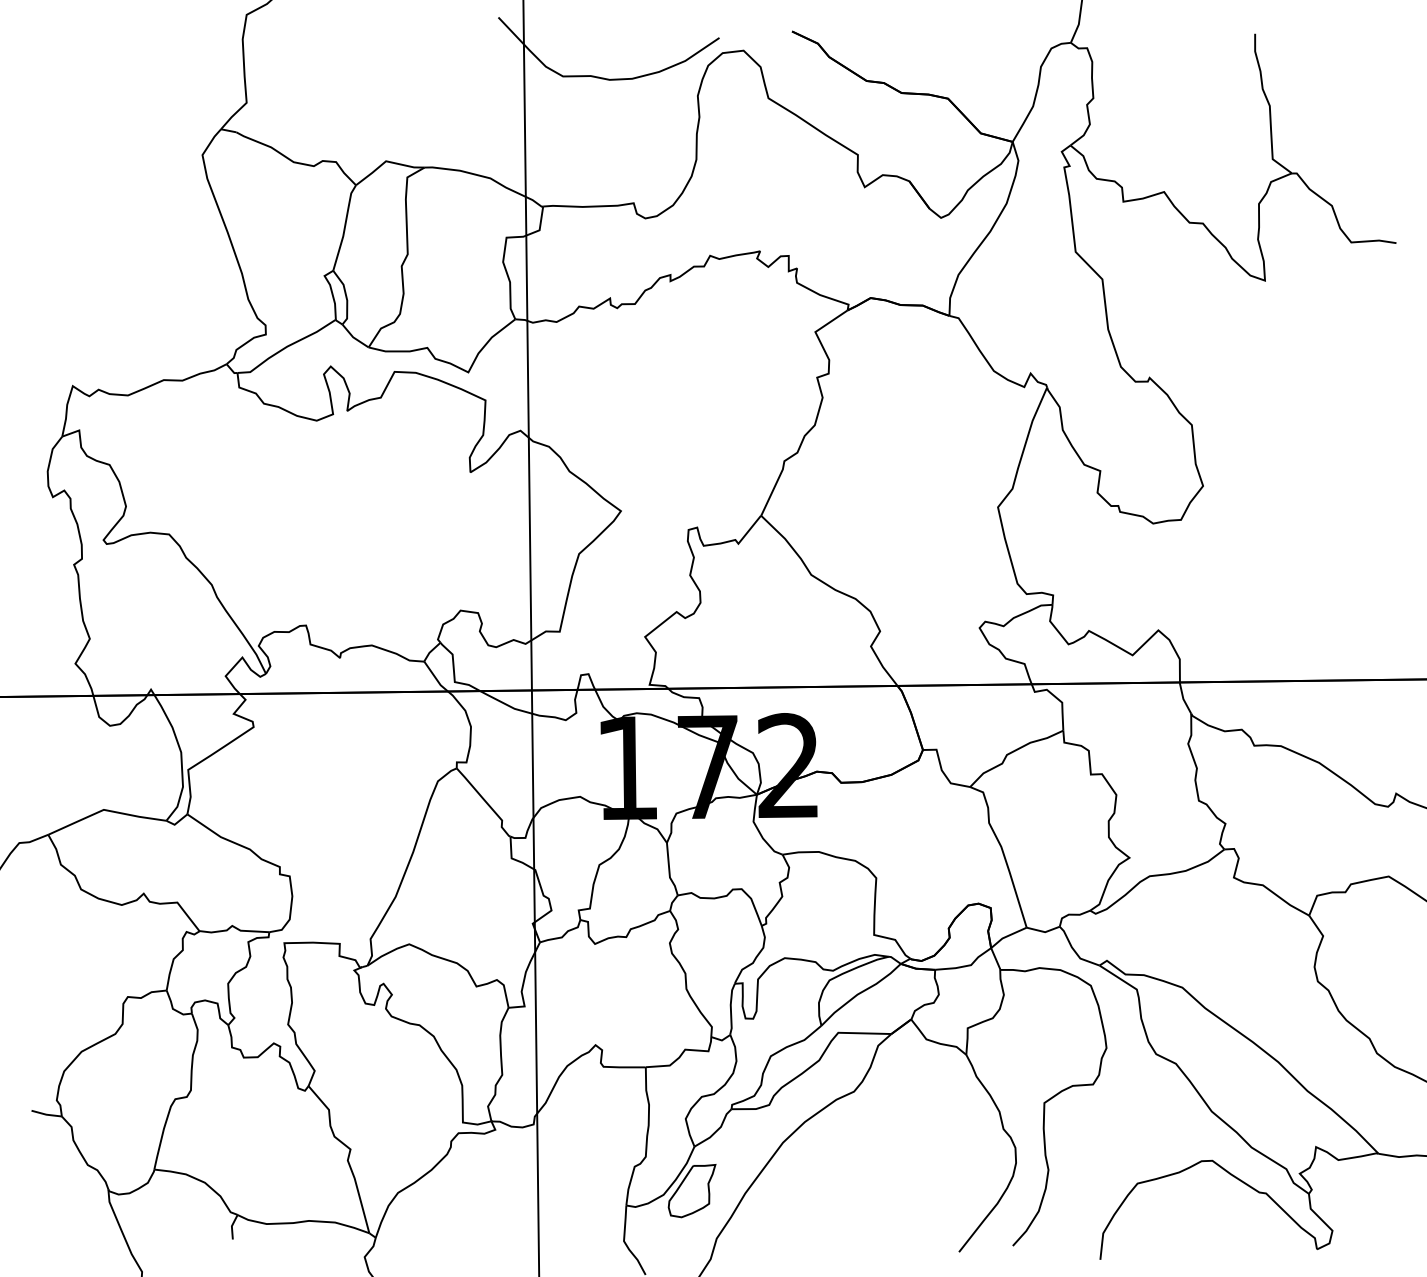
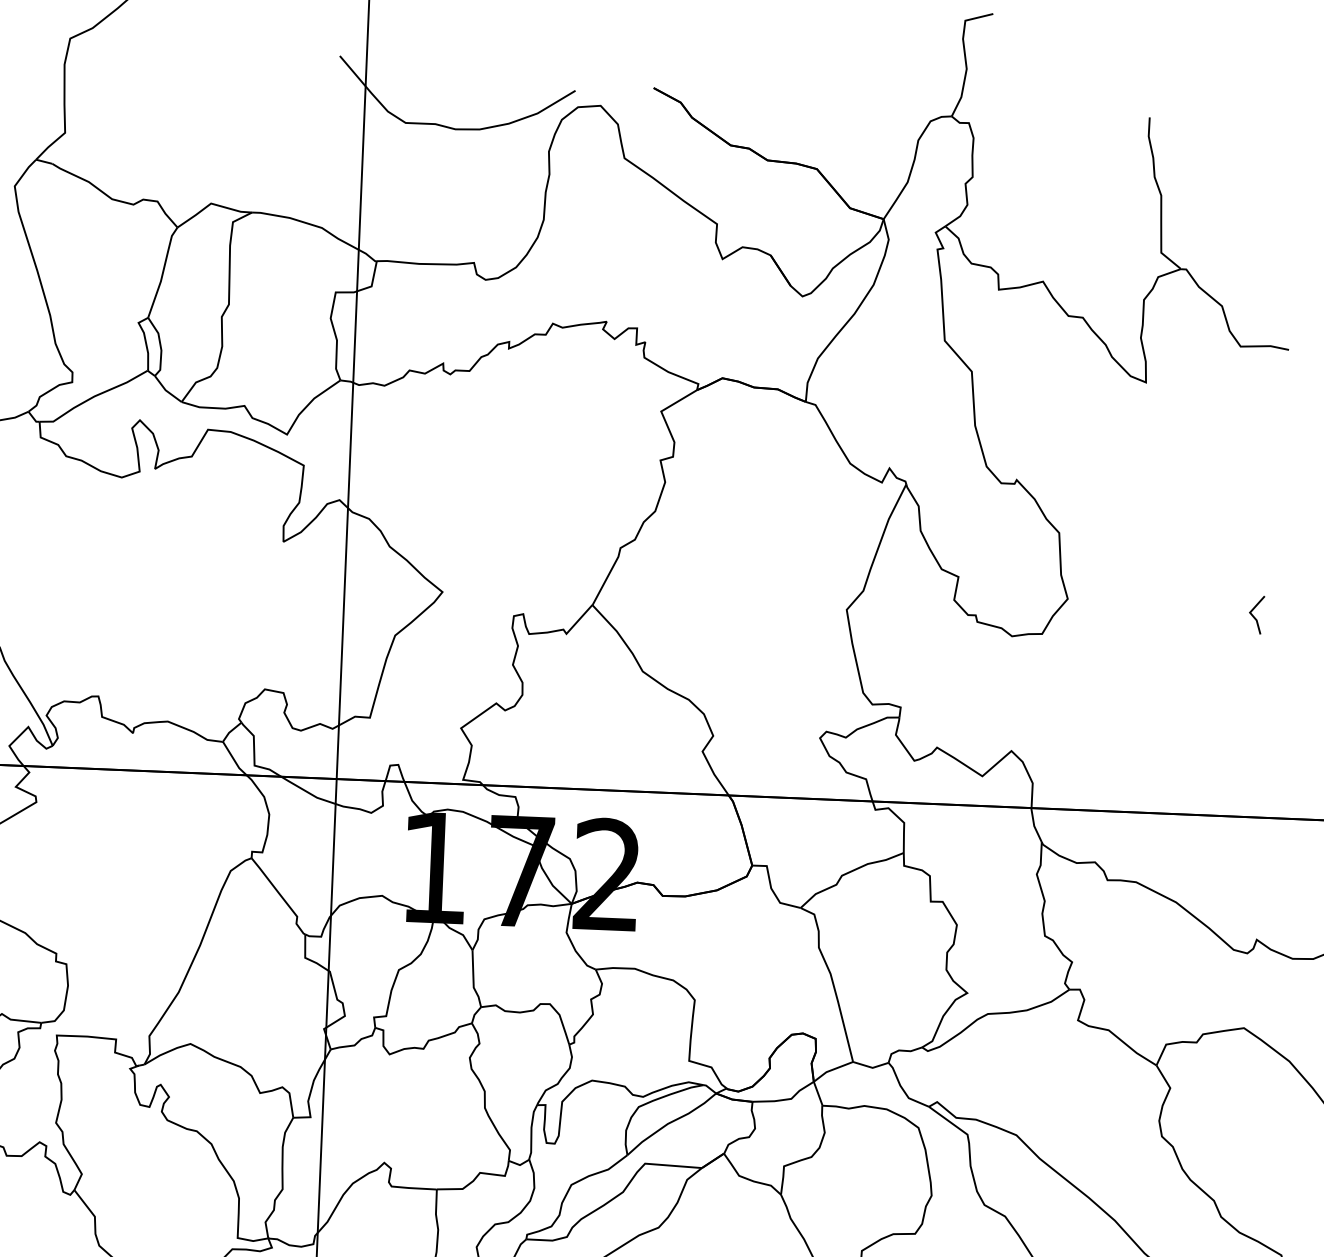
line: (1377, 492) -> (1254, 616), added

